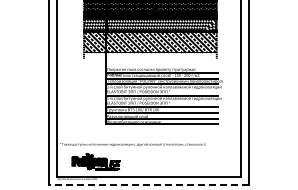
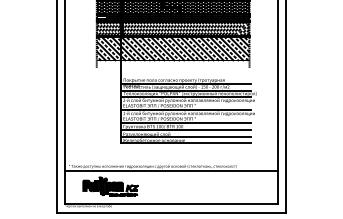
line: (148, 148) -> (170, 171), added
line: (148, 184) -> (170, 212), dashed -> solid

